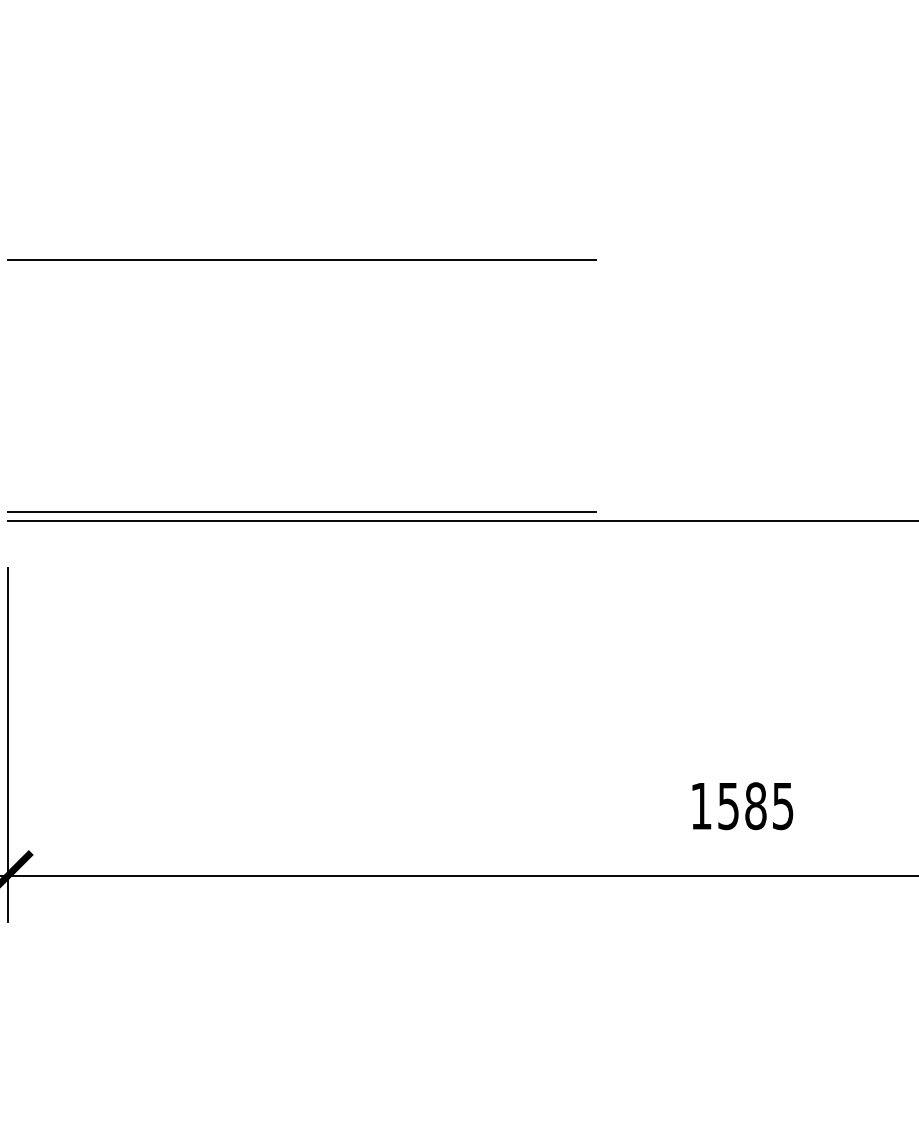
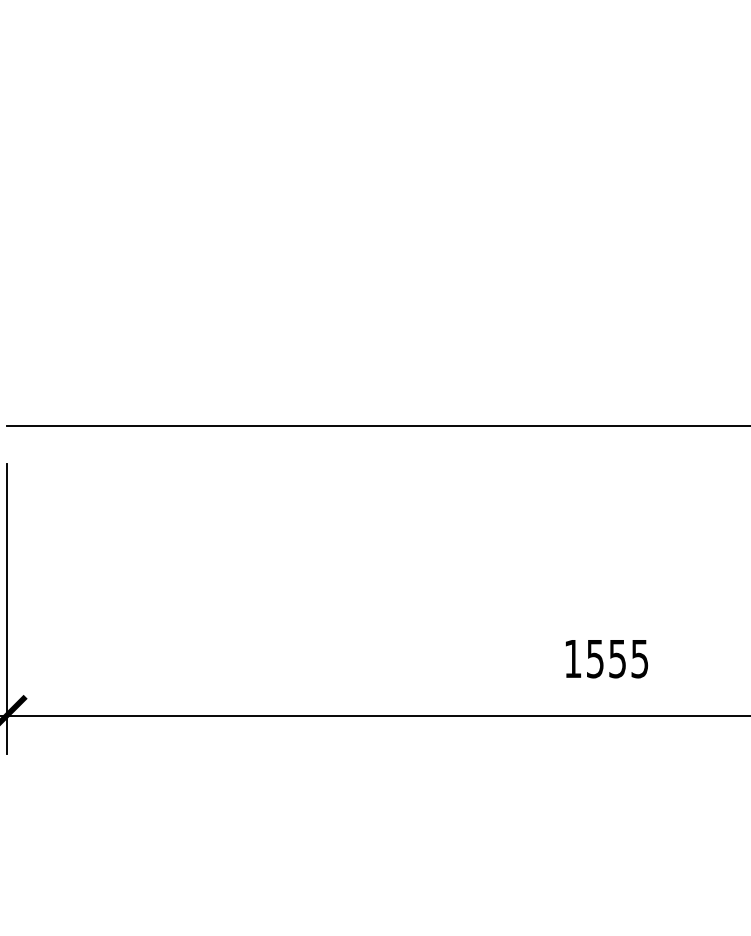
line: (302, 260) -> (247, 213), removed
line: (302, 512) -> (247, 418), removed
text: (755, 806) -> (617, 659), 1585 -> 1555

